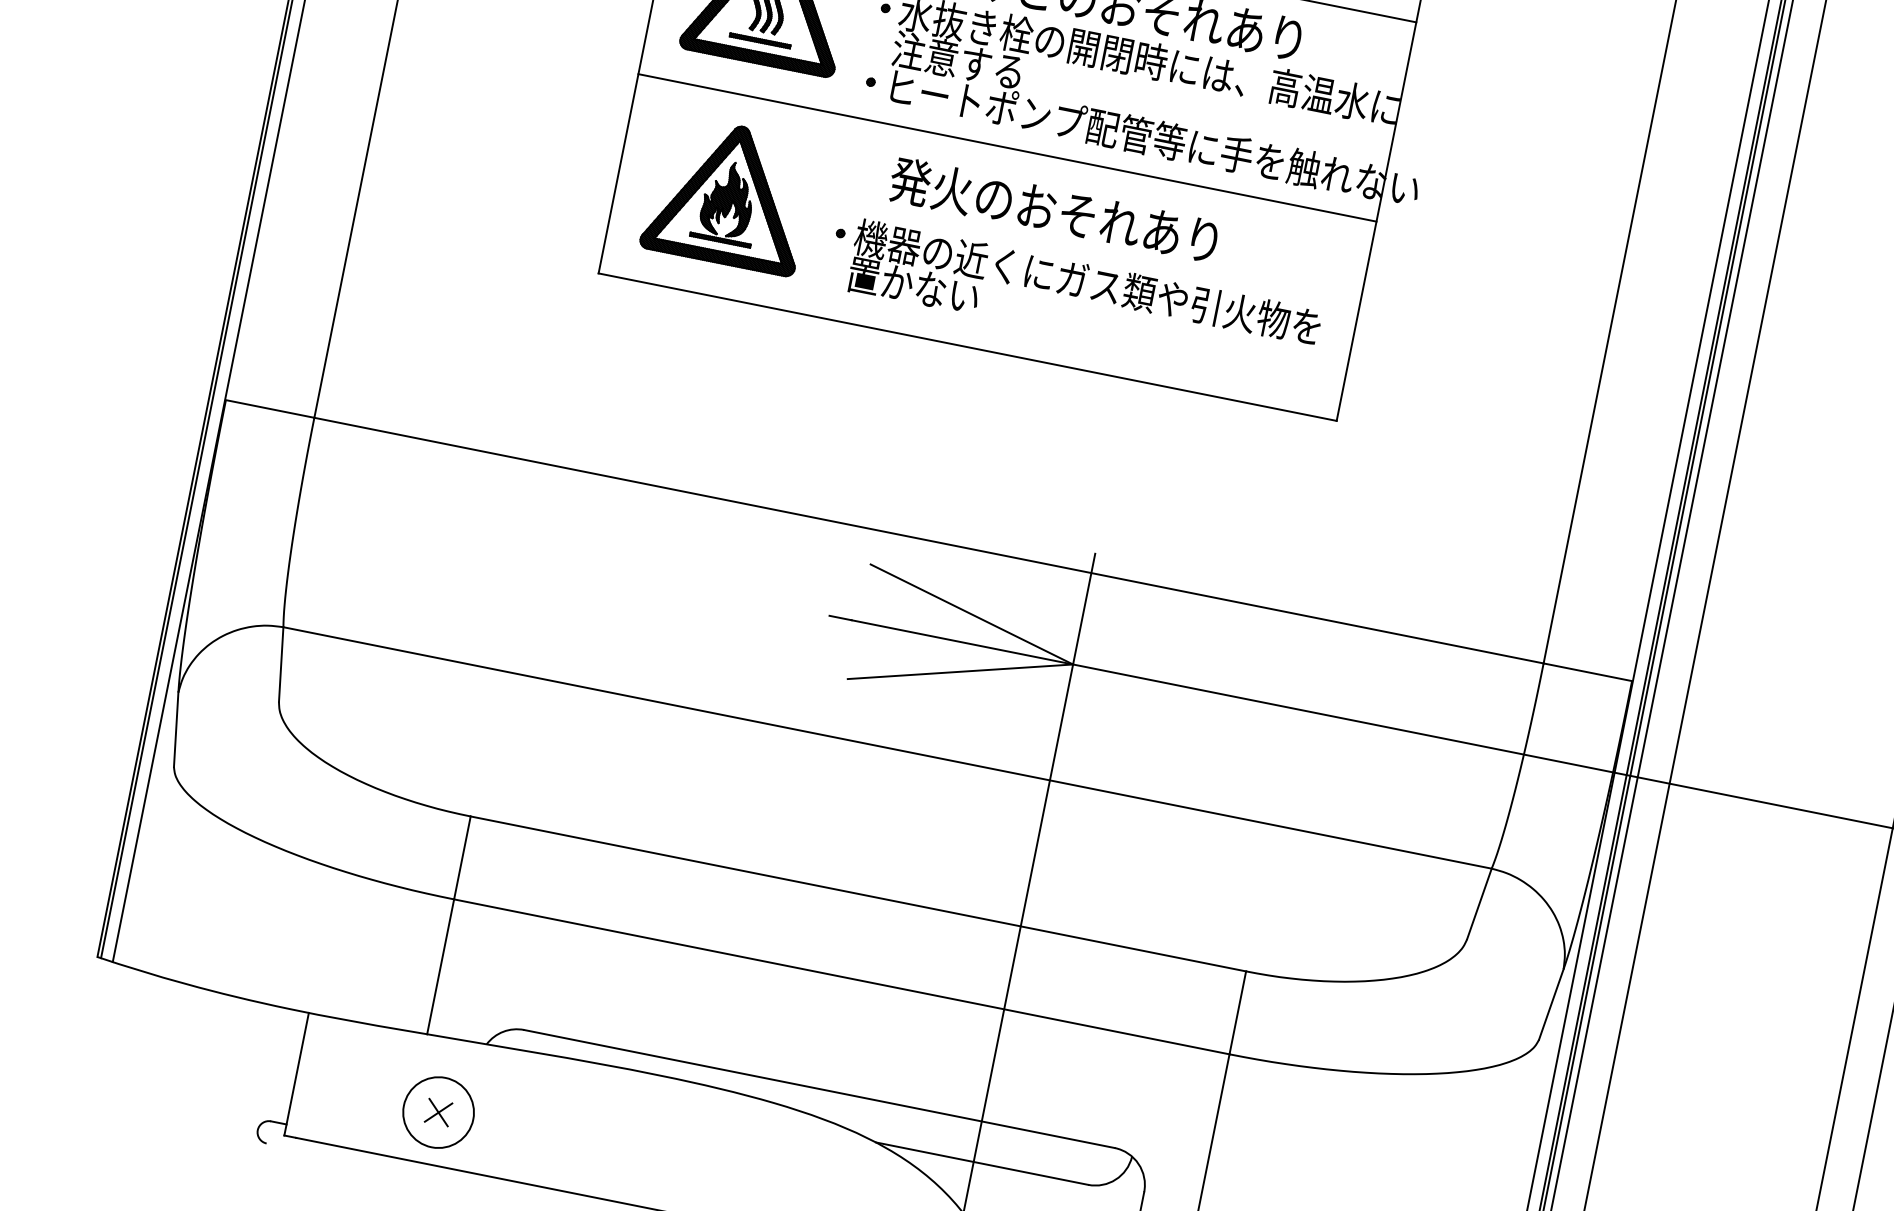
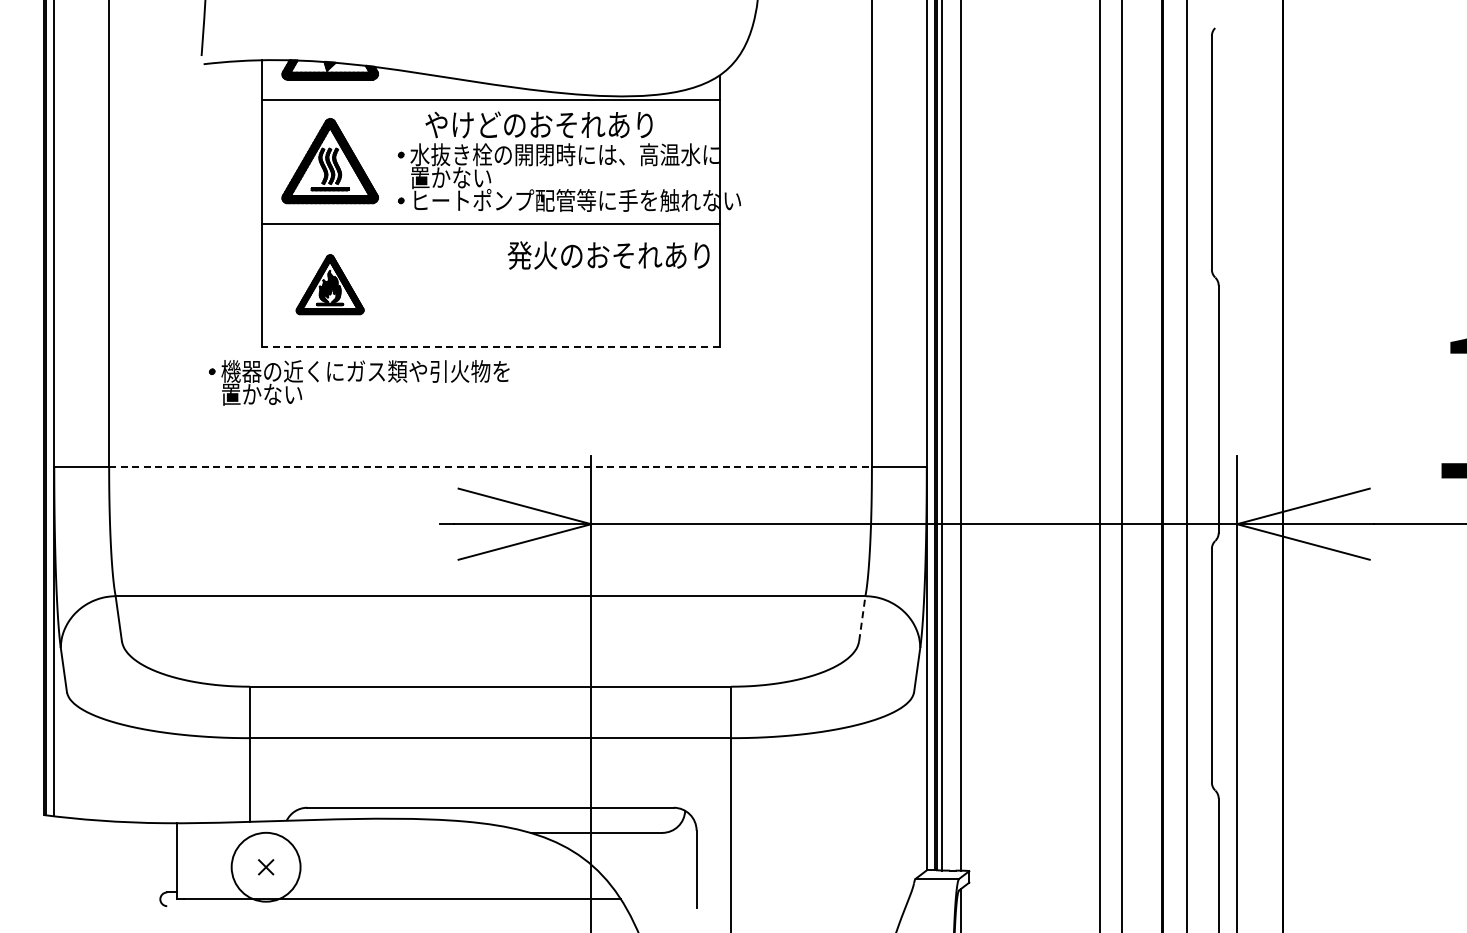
text: (957, 60) -> (450, 177), 注意する -> 置かない
part: (728, 193) -> (329, 284), size x0.7
text: (1053, 210) -> (608, 255), moved
part: (1074, 298) -> (359, 382), moved
line: (967, 347) -> (490, 347), solid -> dashed
line: (930, 540) -> (491, 467), solid -> dashed
line: (1479, 903) -> (862, 618), solid -> dashed
circle: (437, 1111) -> (265, 866), size x1.6

